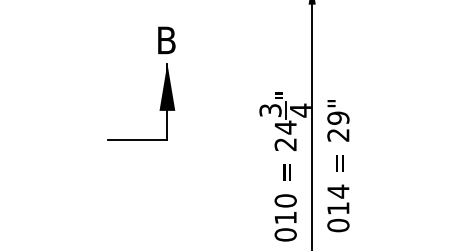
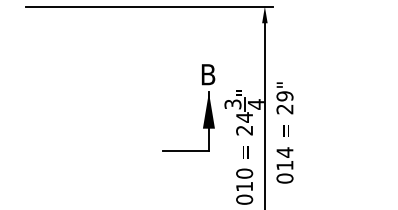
part: (162, 88) -> (205, 111), moved
text: (337, 165) -> (284, 132), moved

